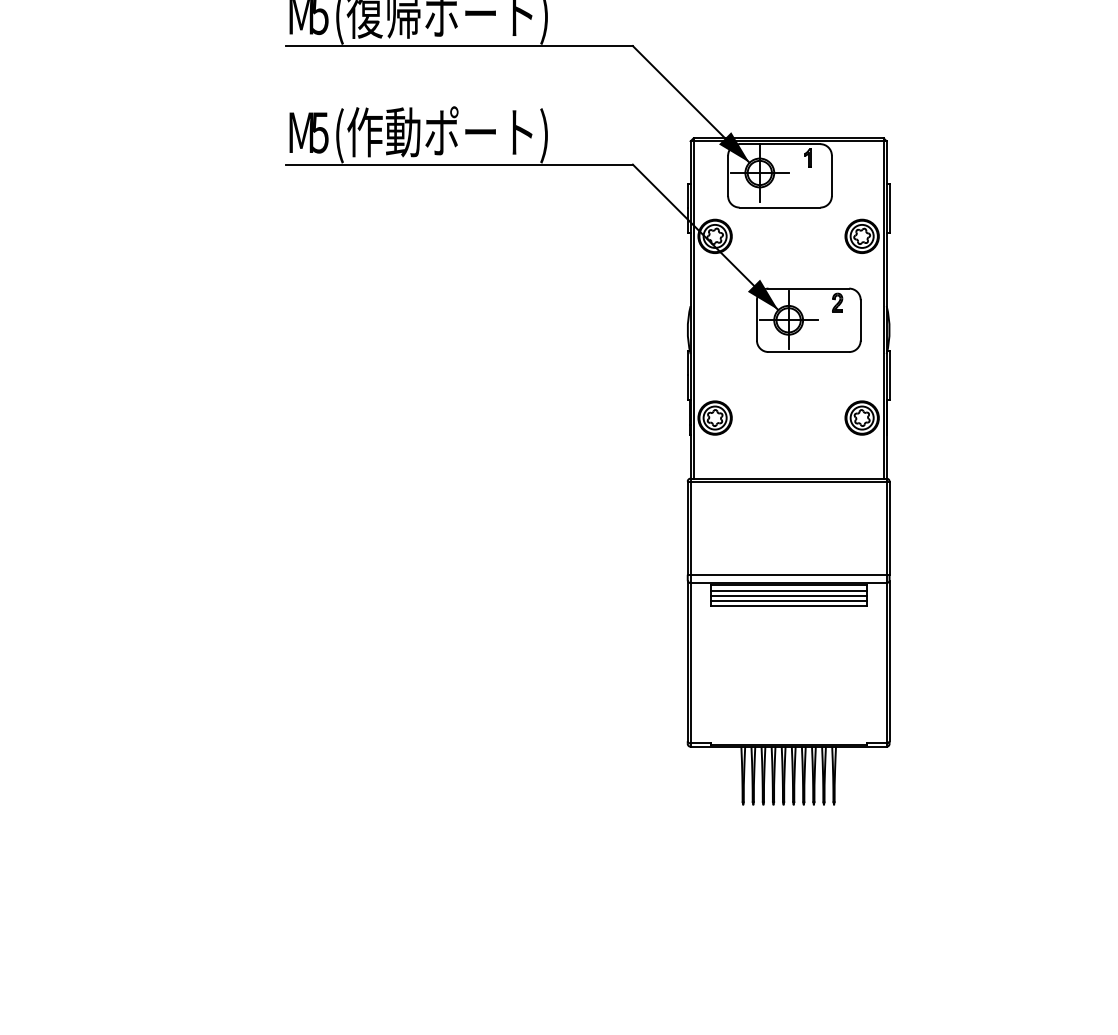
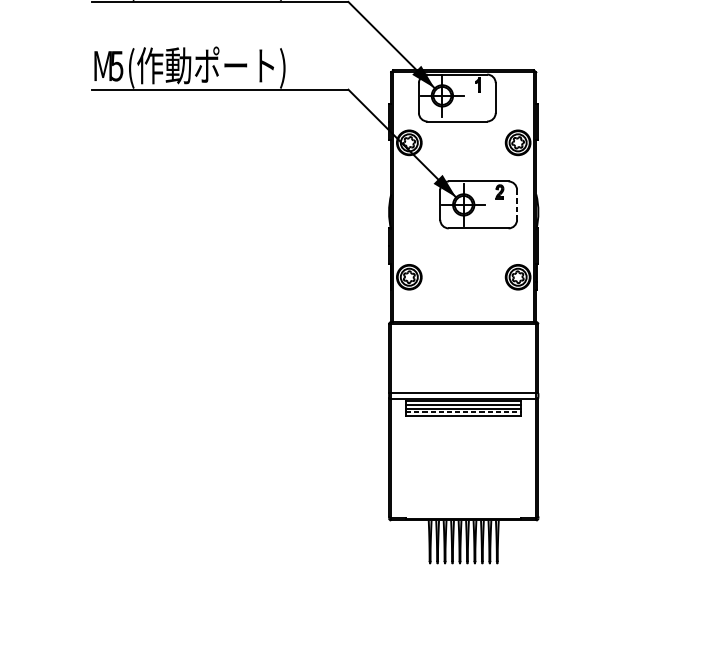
line: (860, 319) -> (516, 204), solid -> dashed
line: (788, 600) -> (463, 412), solid -> dashed

